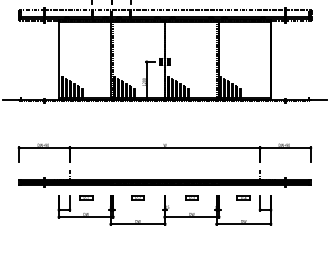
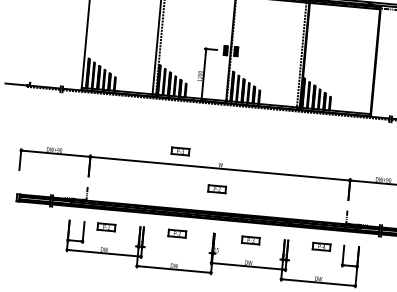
part: (134, 137) -> (179, 150), added
part: (163, 162) -> (216, 188), added

